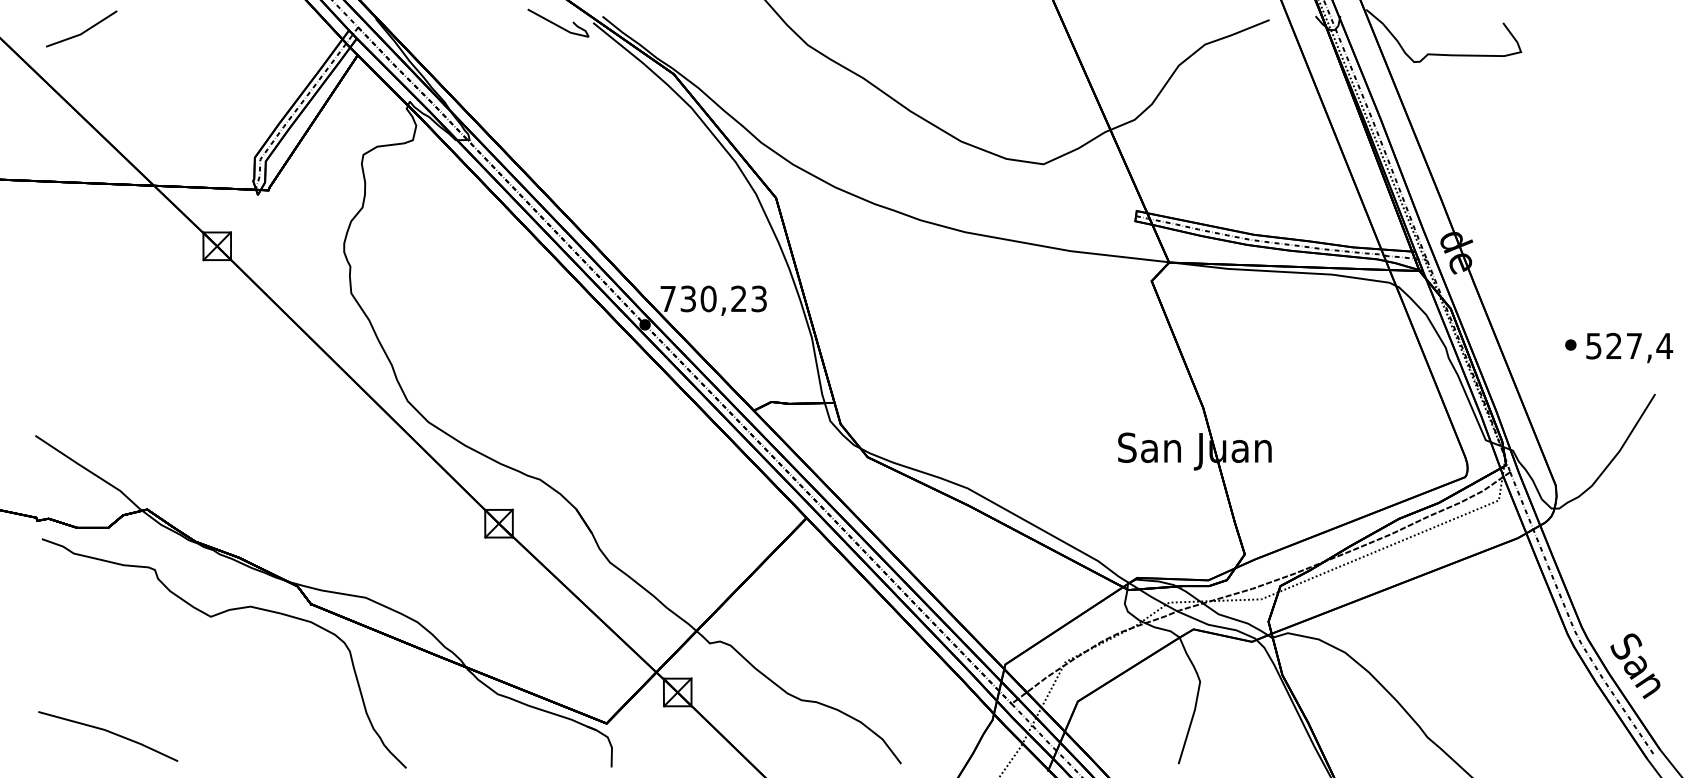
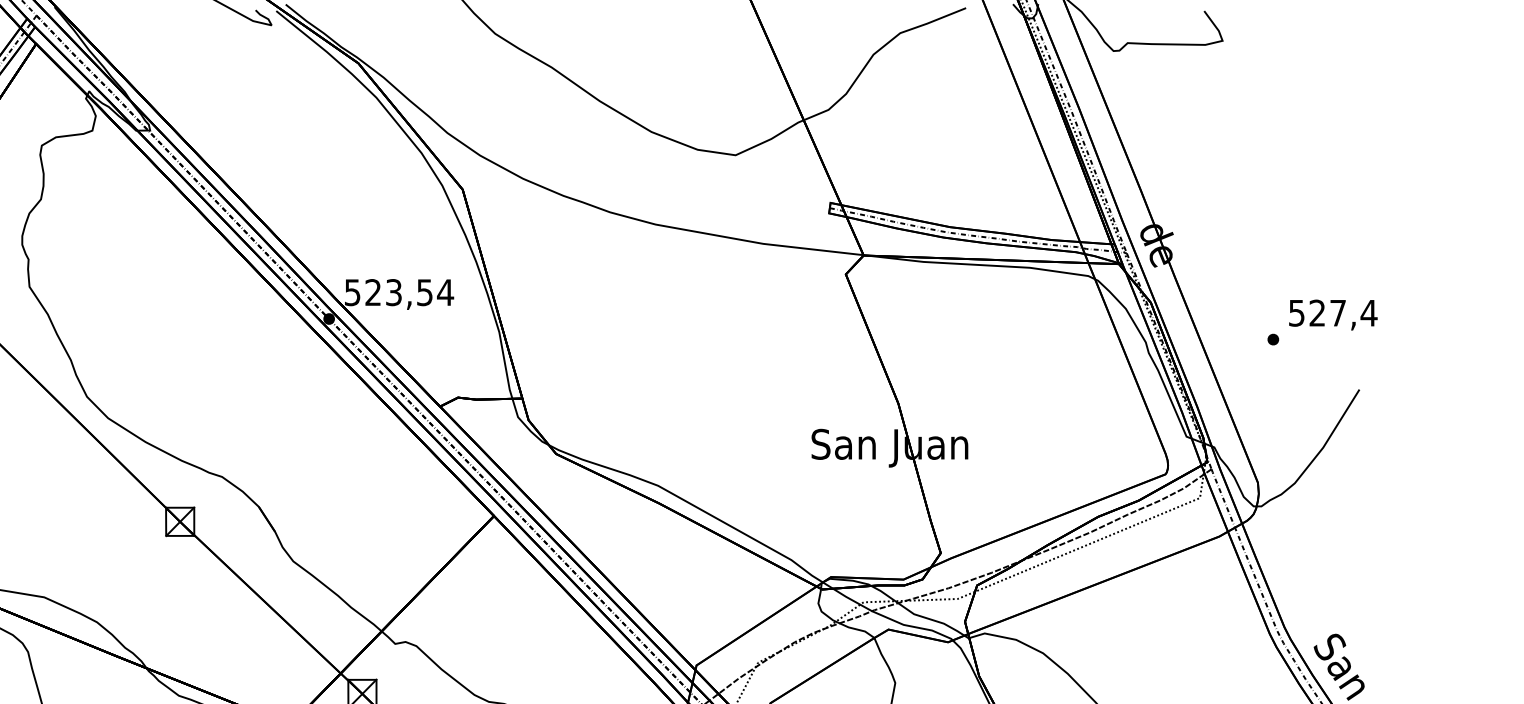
text: (713, 298) -> (398, 292), 730,23 -> 523,54
text: (1629, 347) -> (1333, 314), moved

